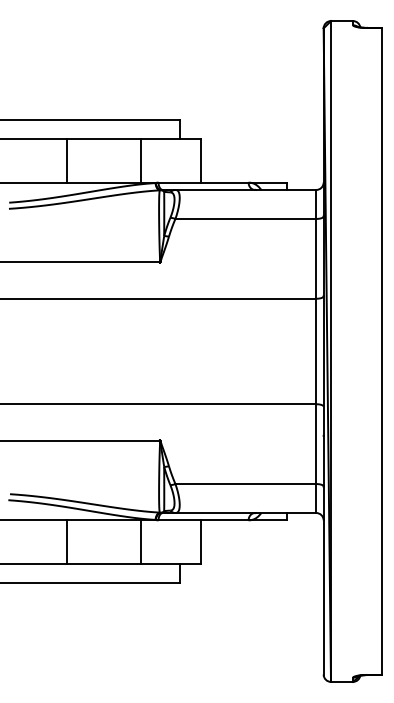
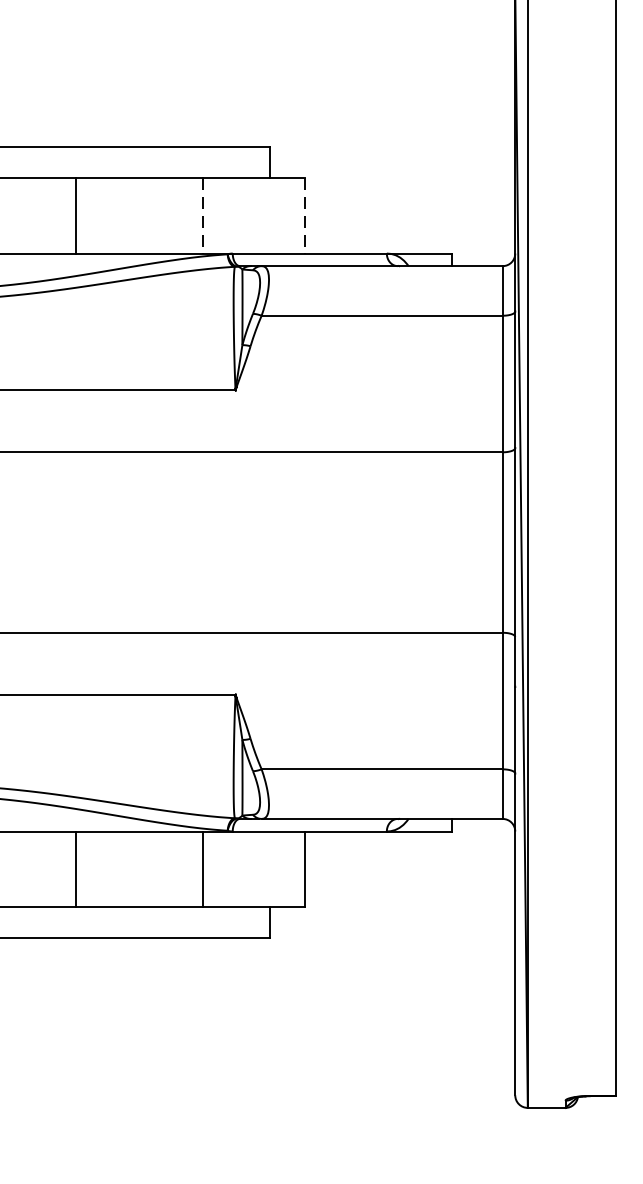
line: (141, 161) -> (203, 217), solid -> dashed
line: (200, 161) -> (304, 217), solid -> dashed

